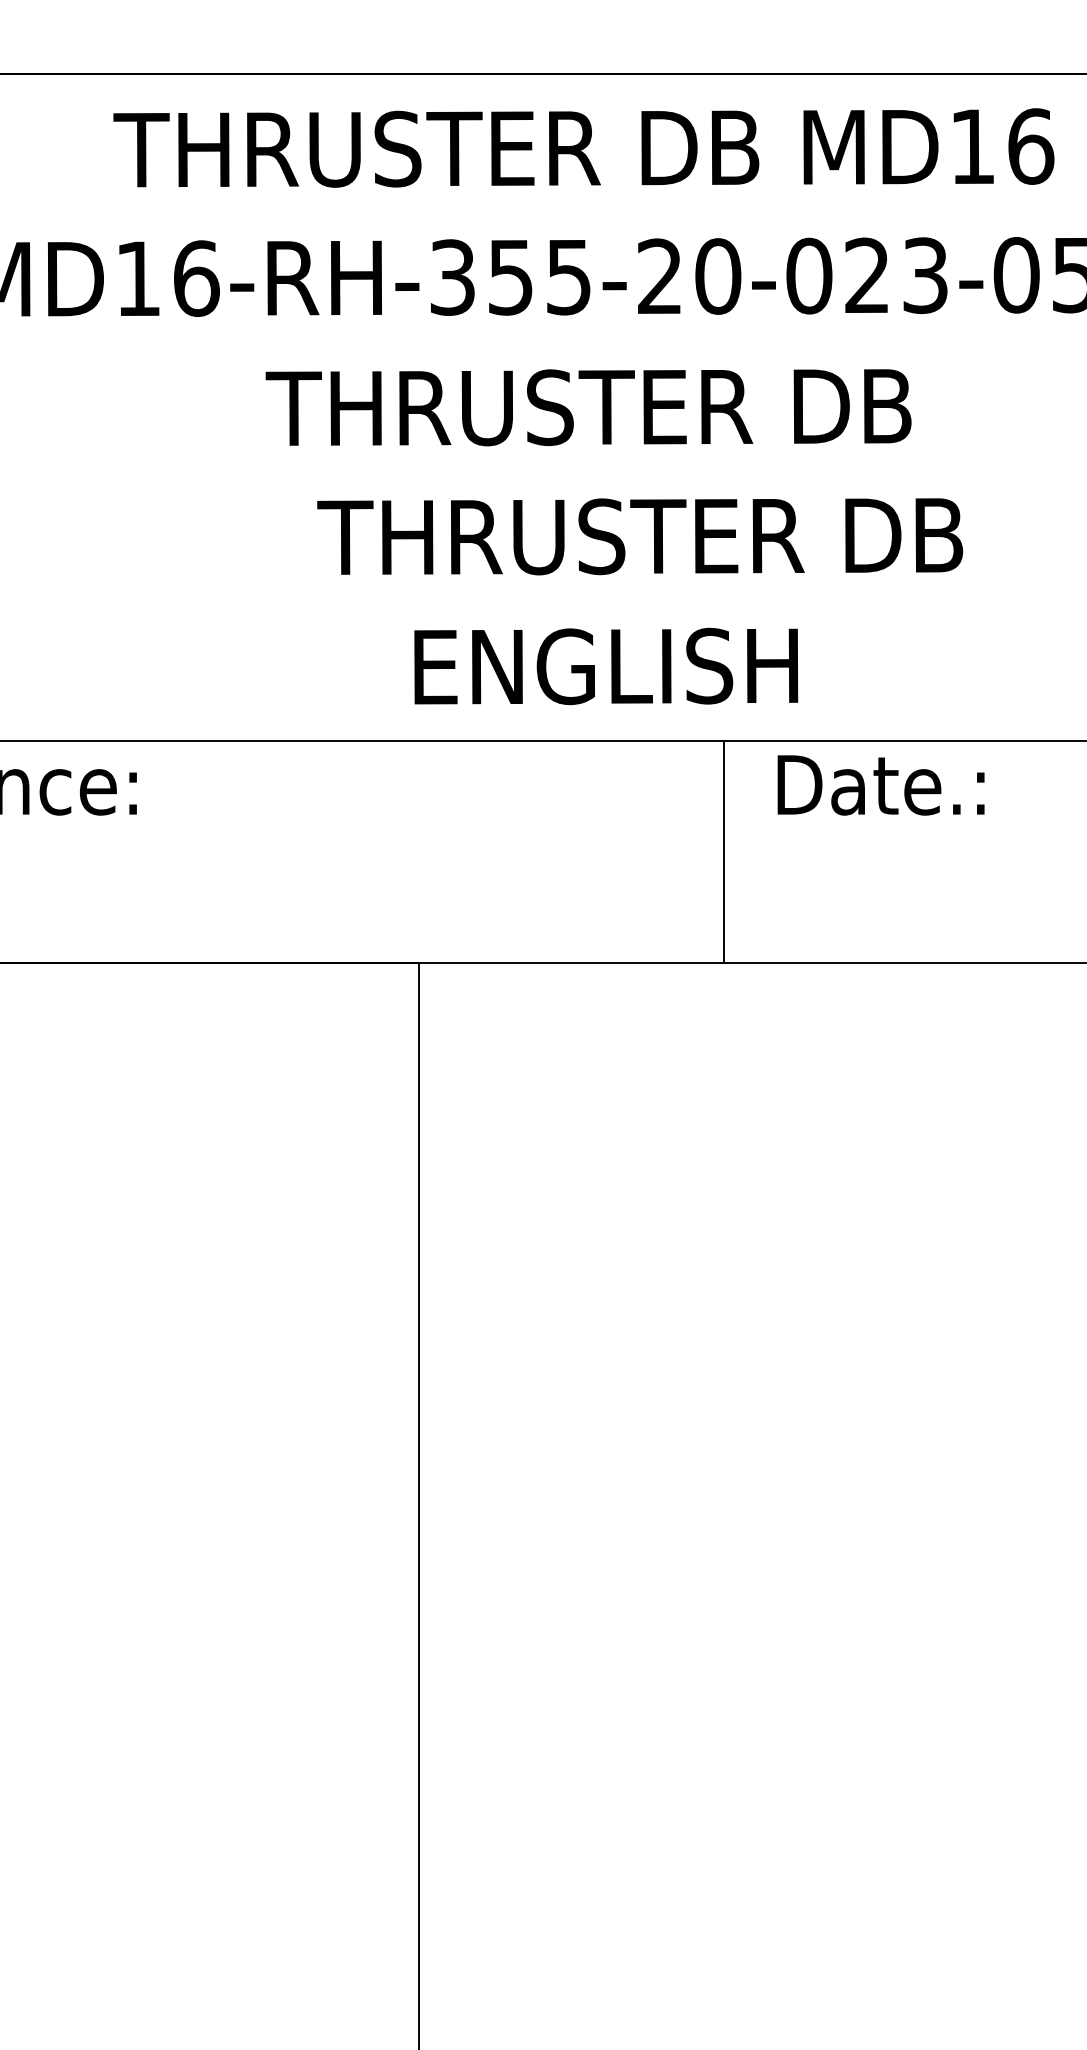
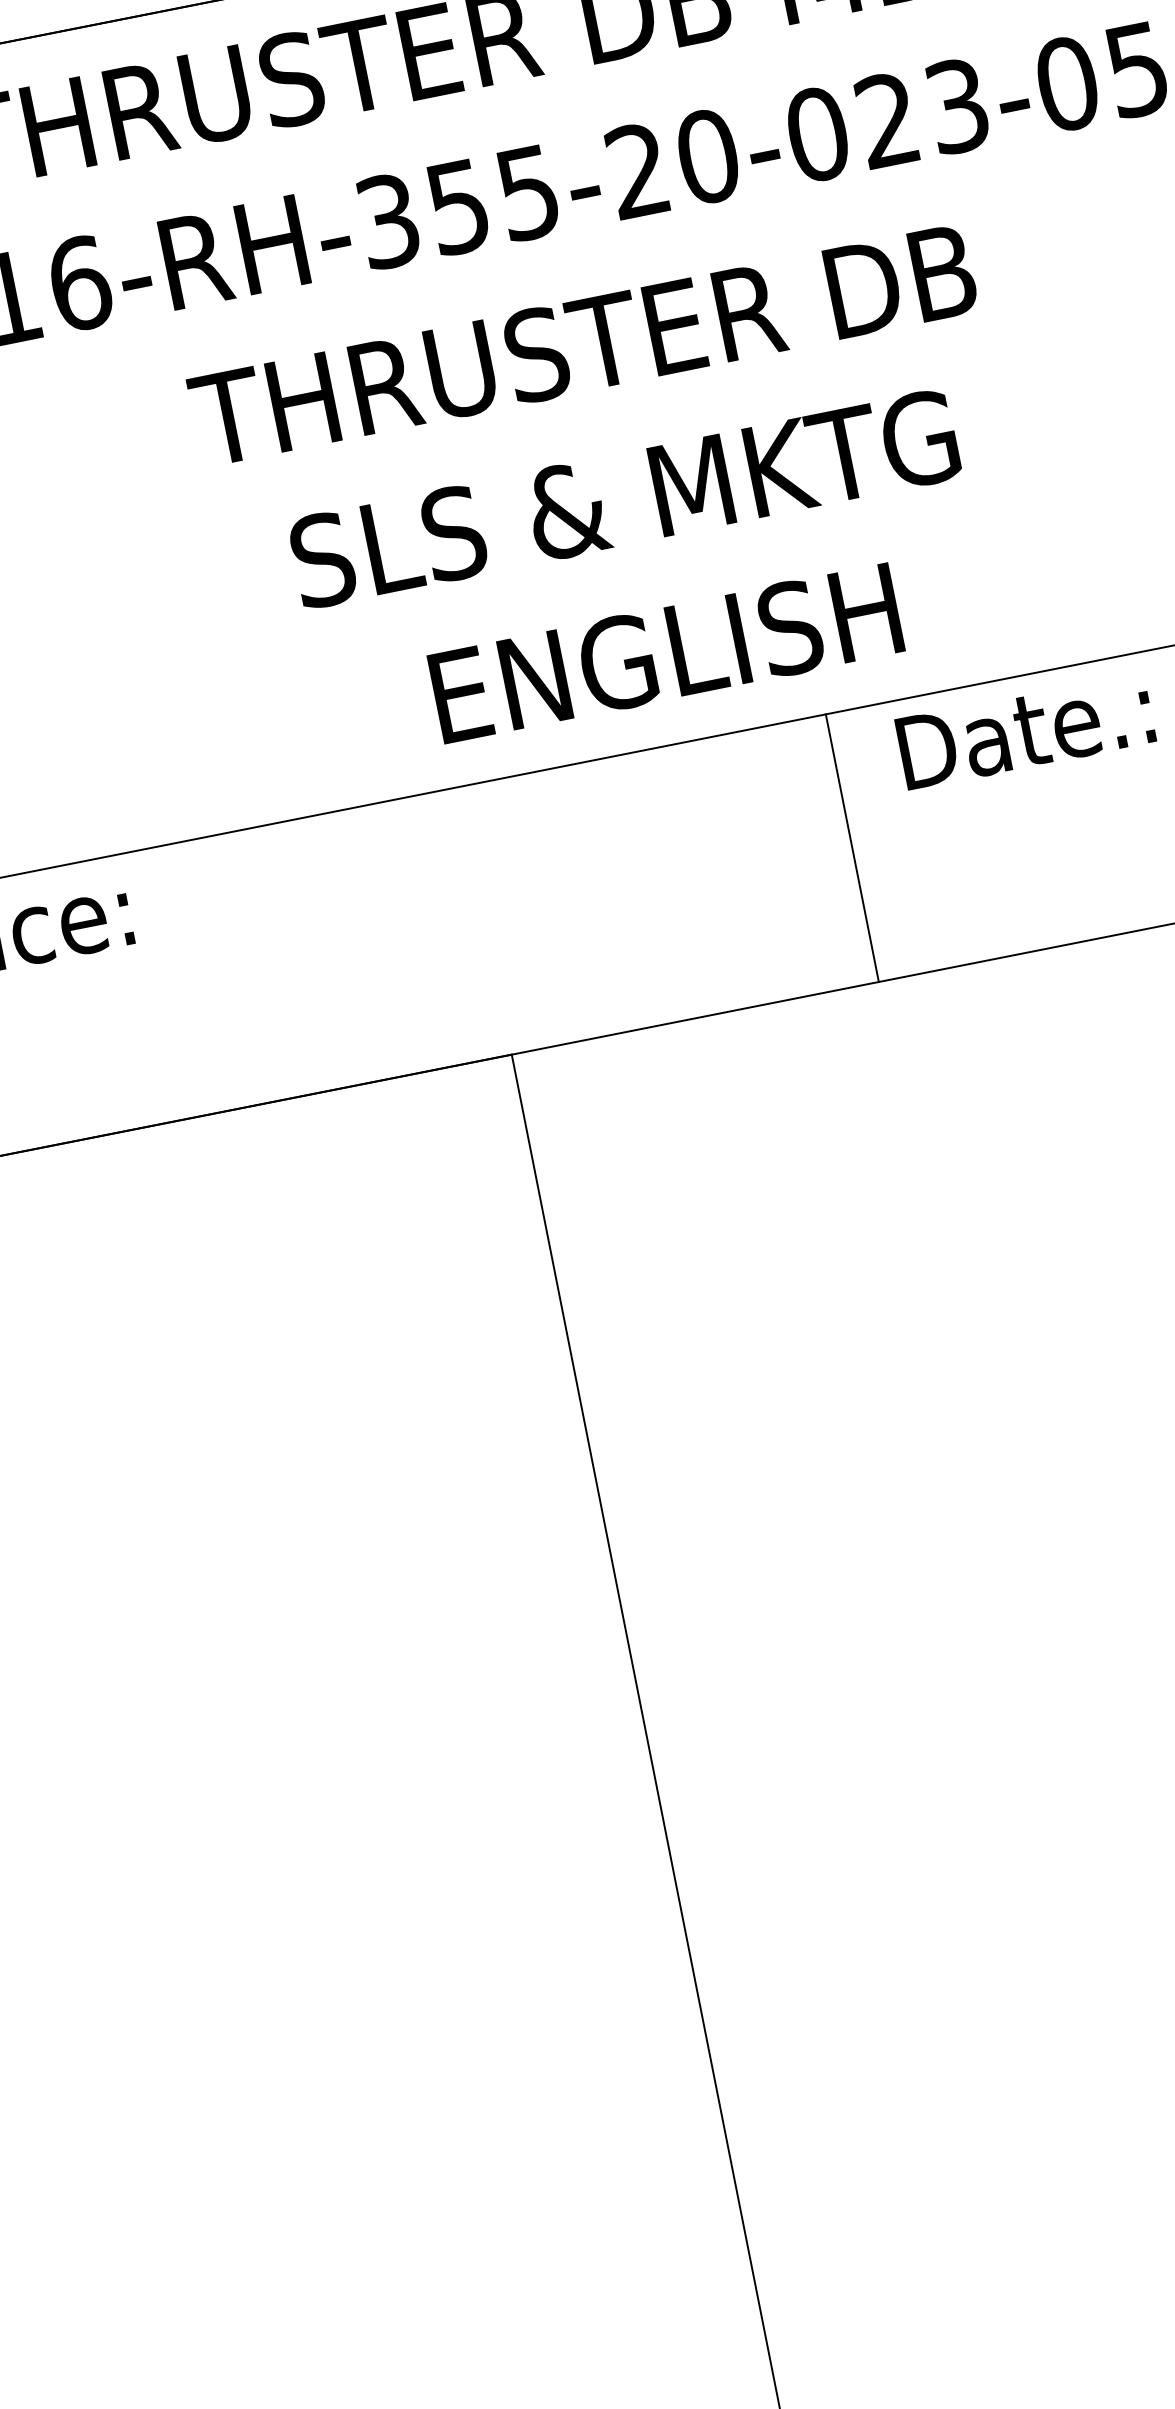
text: (640, 536) -> (676, 488), THRUSTER DB -> SLS & MKTG

